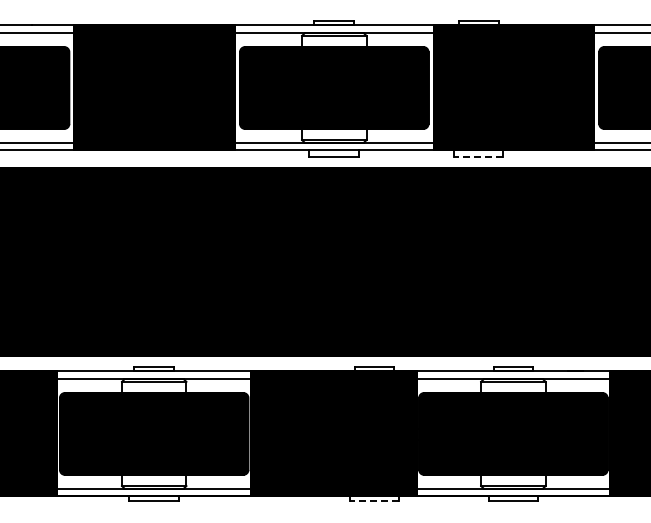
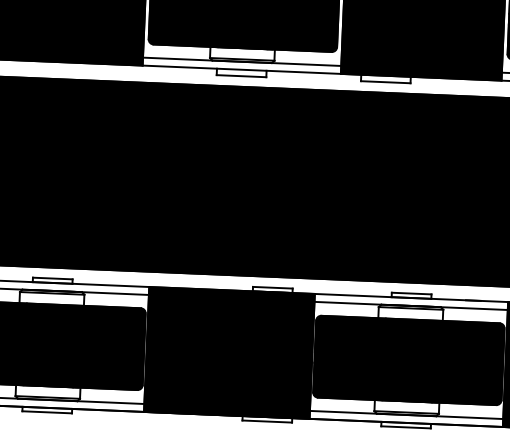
line: (478, 156) -> (385, 81), dashed -> solid
line: (374, 500) -> (267, 421), dashed -> solid

